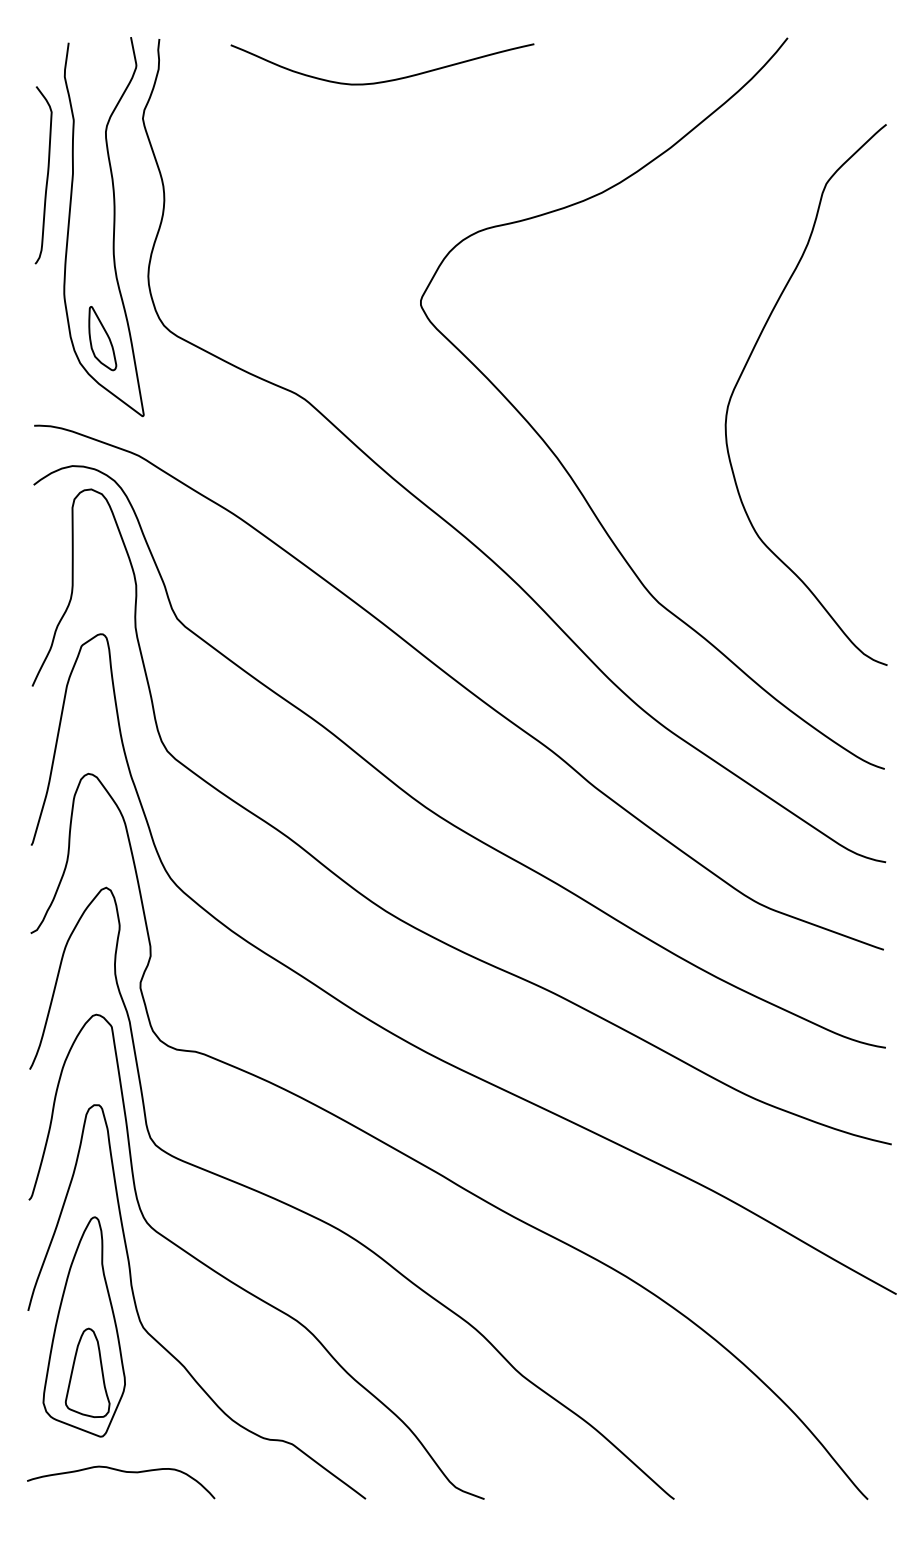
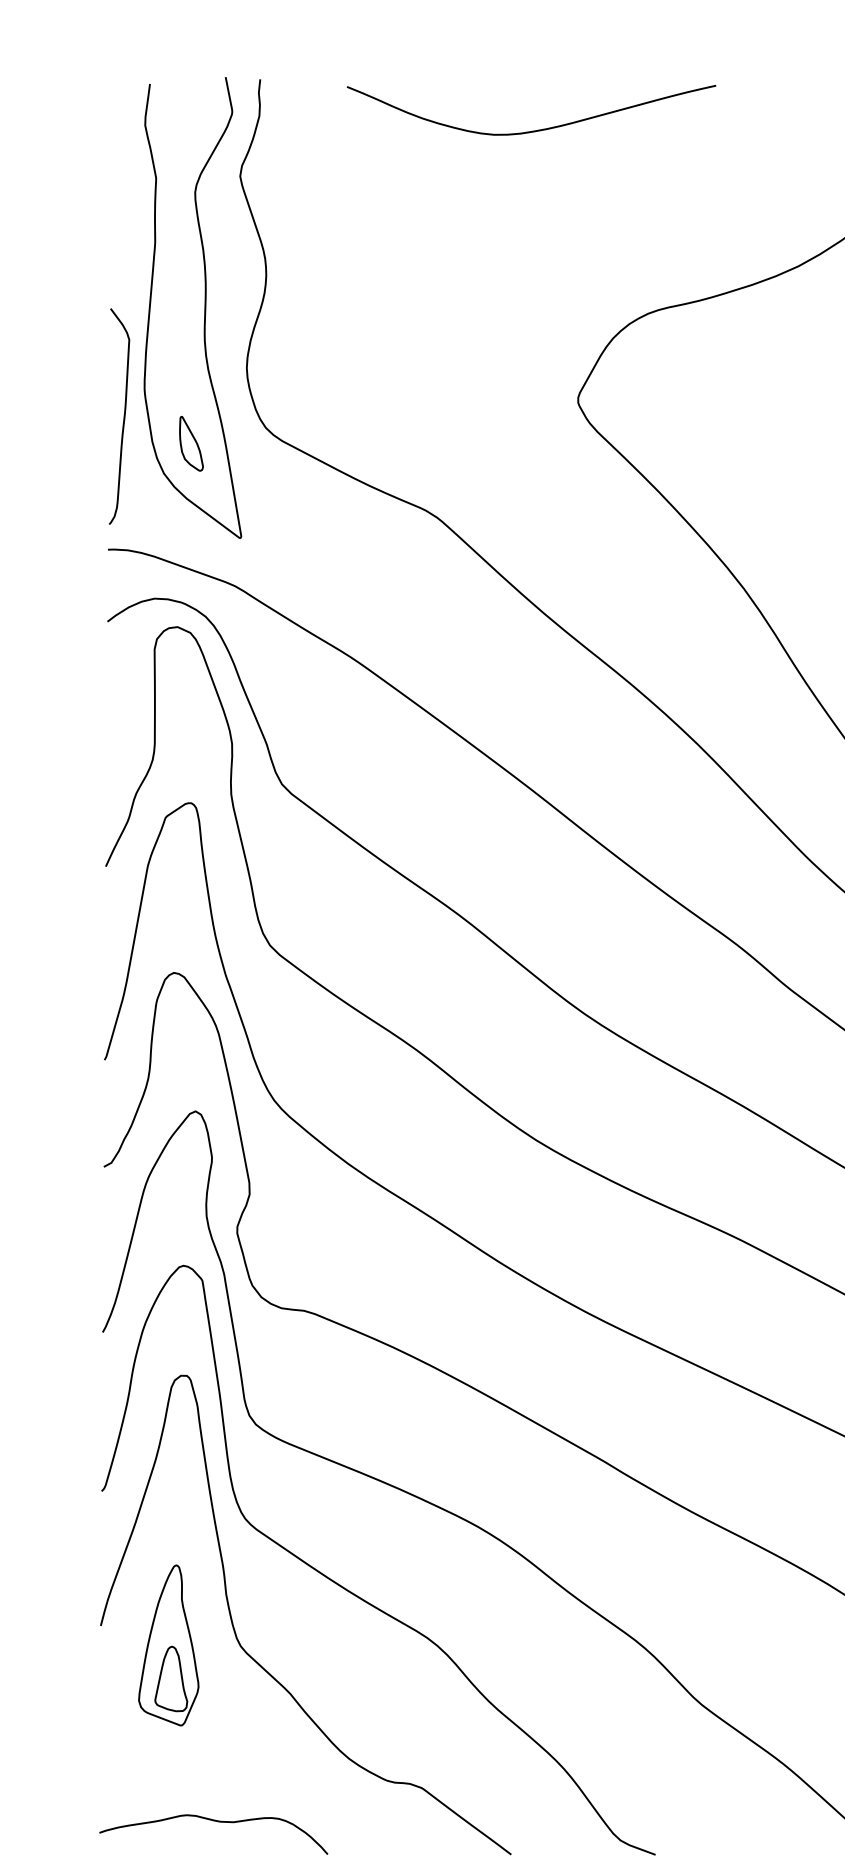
curve: (46, 175) -> (122, 416), moved
part: (102, 338) -> (191, 443), size x0.7
part: (83, 1326) -> (167, 1644), size x0.6

